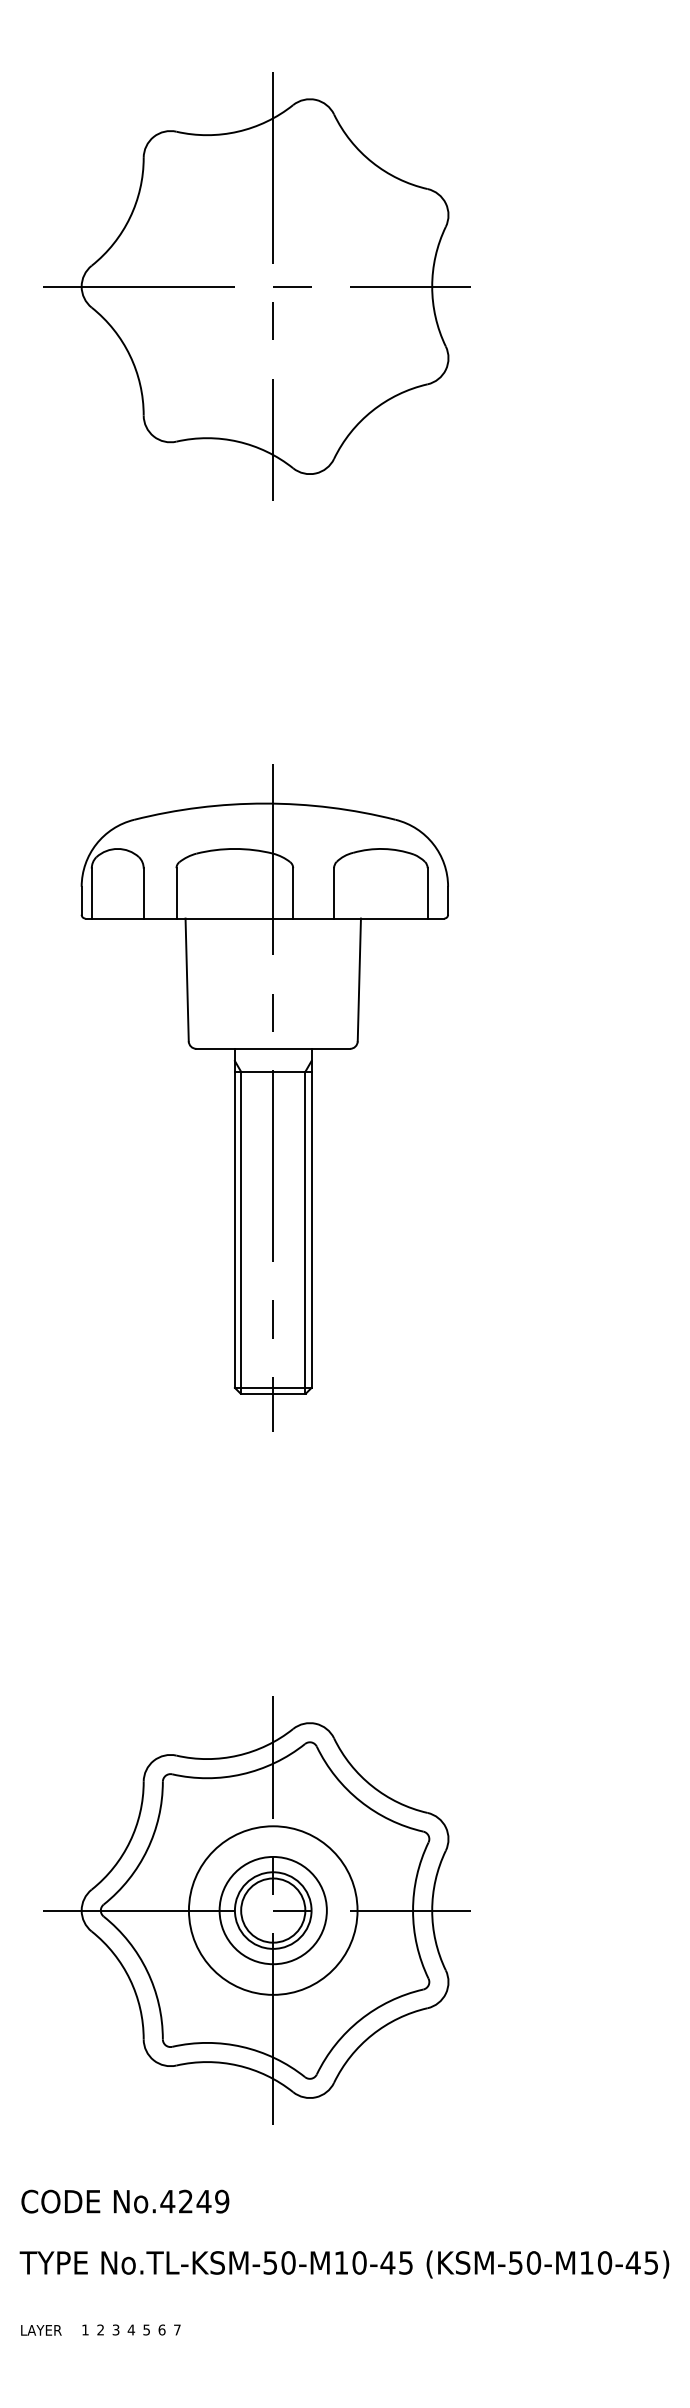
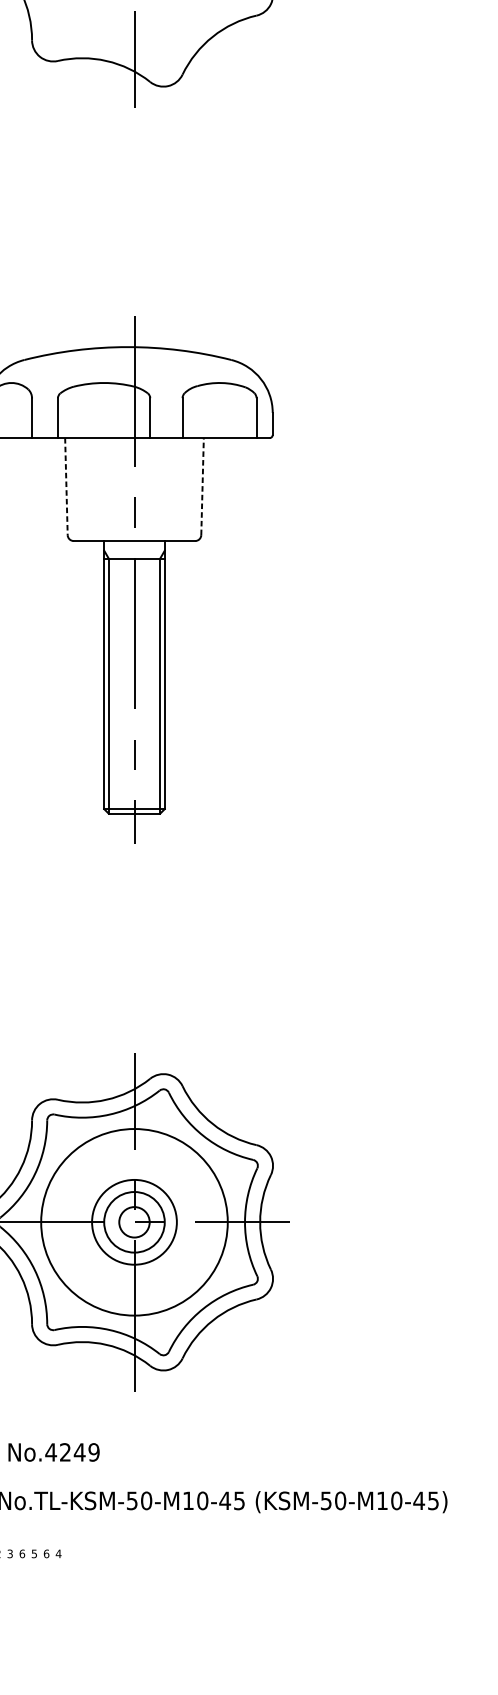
line: (359, 979) -> (202, 486), solid -> dashed
line: (187, 980) -> (66, 486), solid -> dashed
circle: (272, 1910) -> (133, 1222), size x1.4
circle: (273, 1910) -> (134, 1222), size x0.6
text: (131, 2329) -> (22, 1553), 4 -> 6
text: (177, 2329) -> (58, 1553), 7 -> 4

